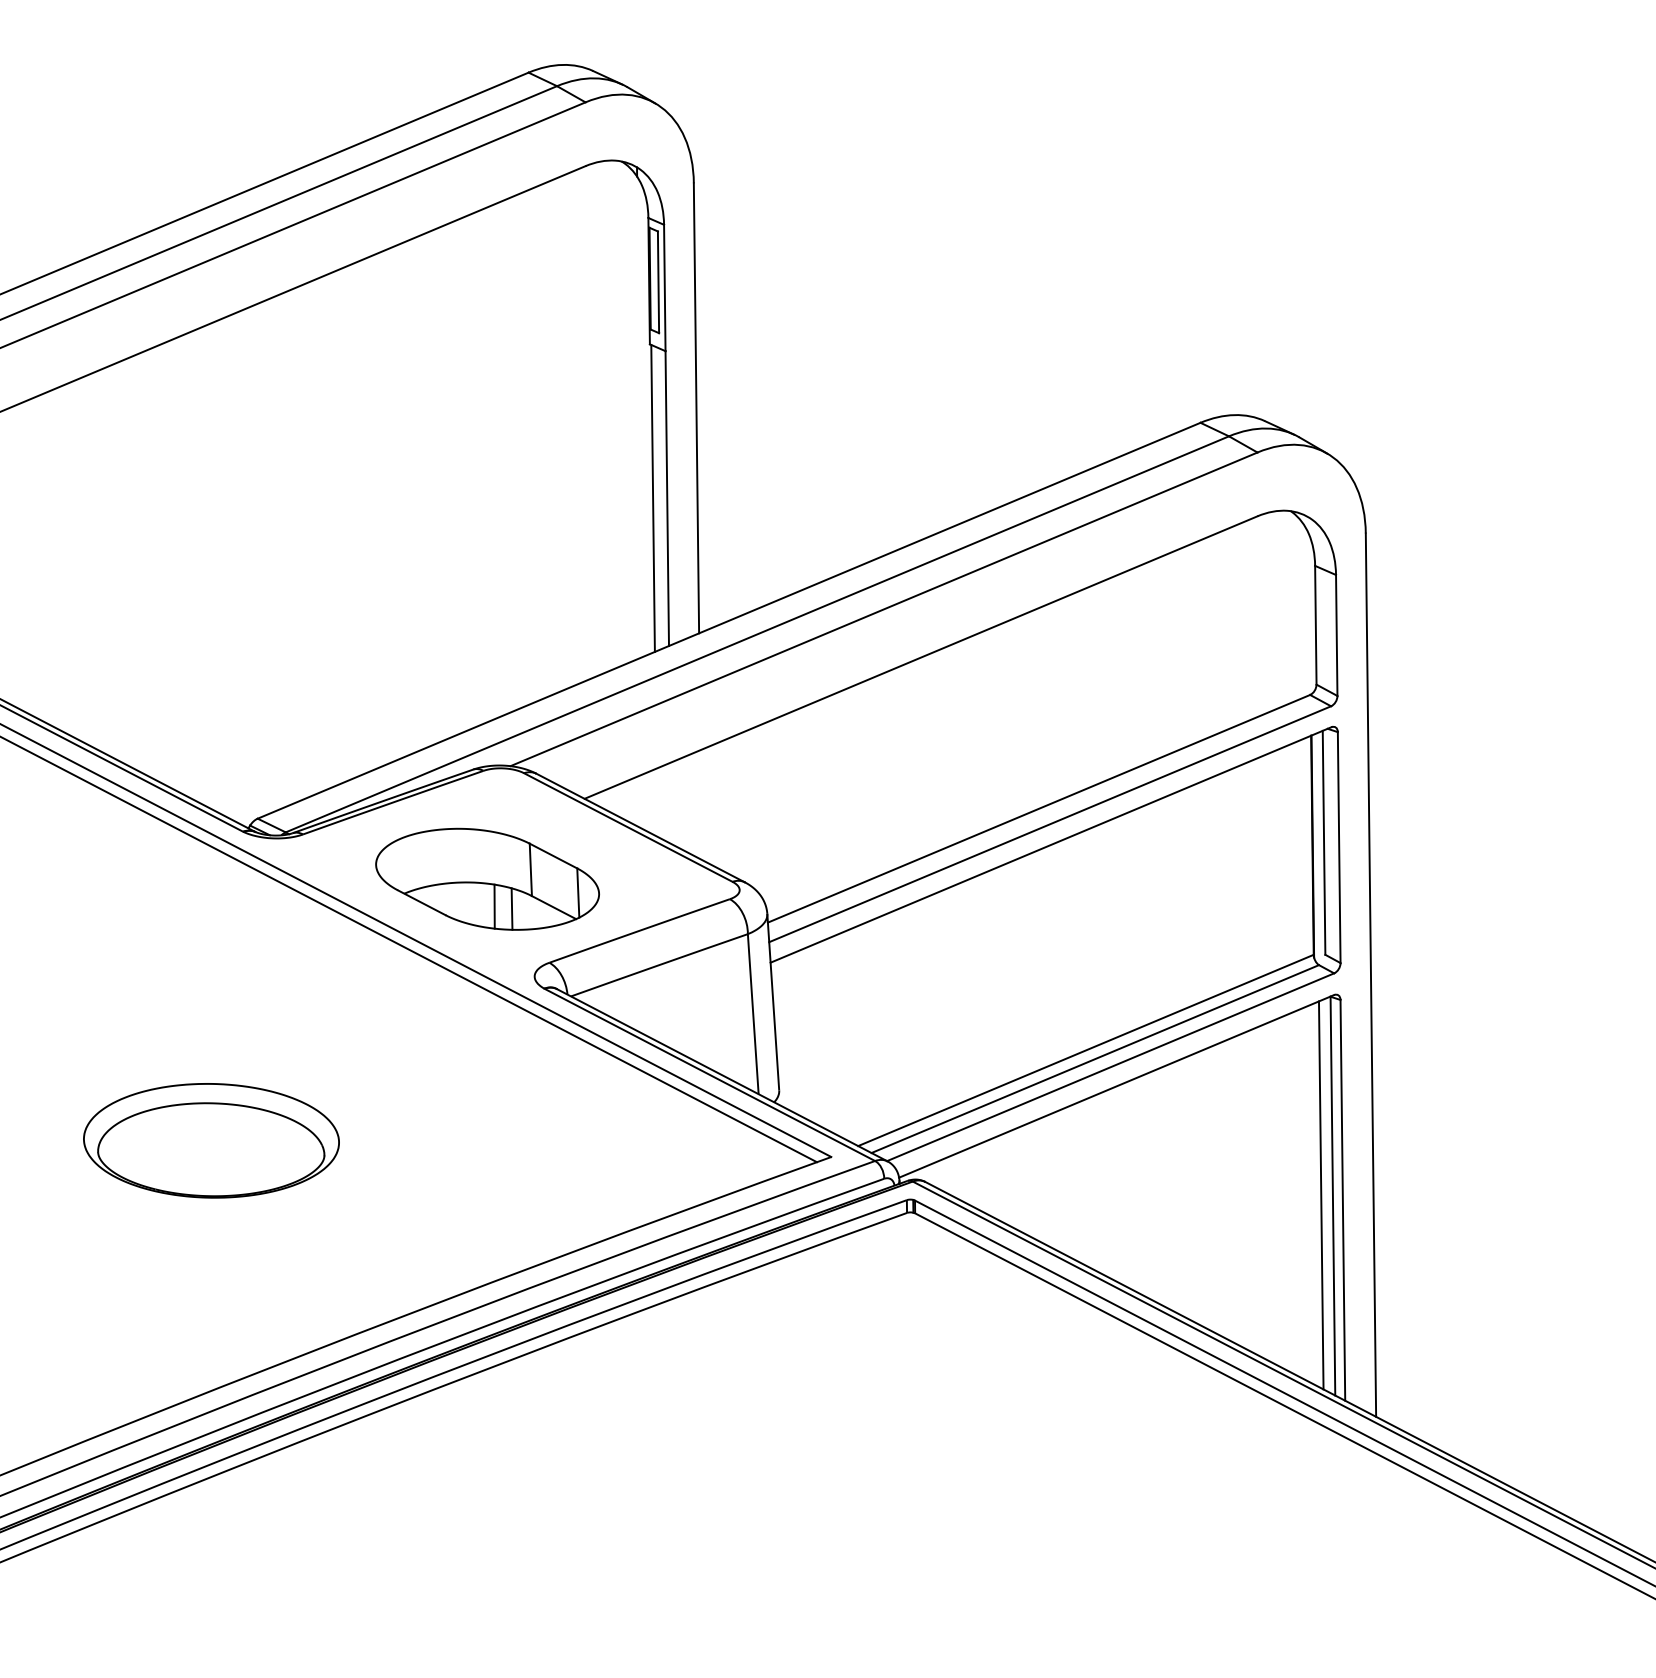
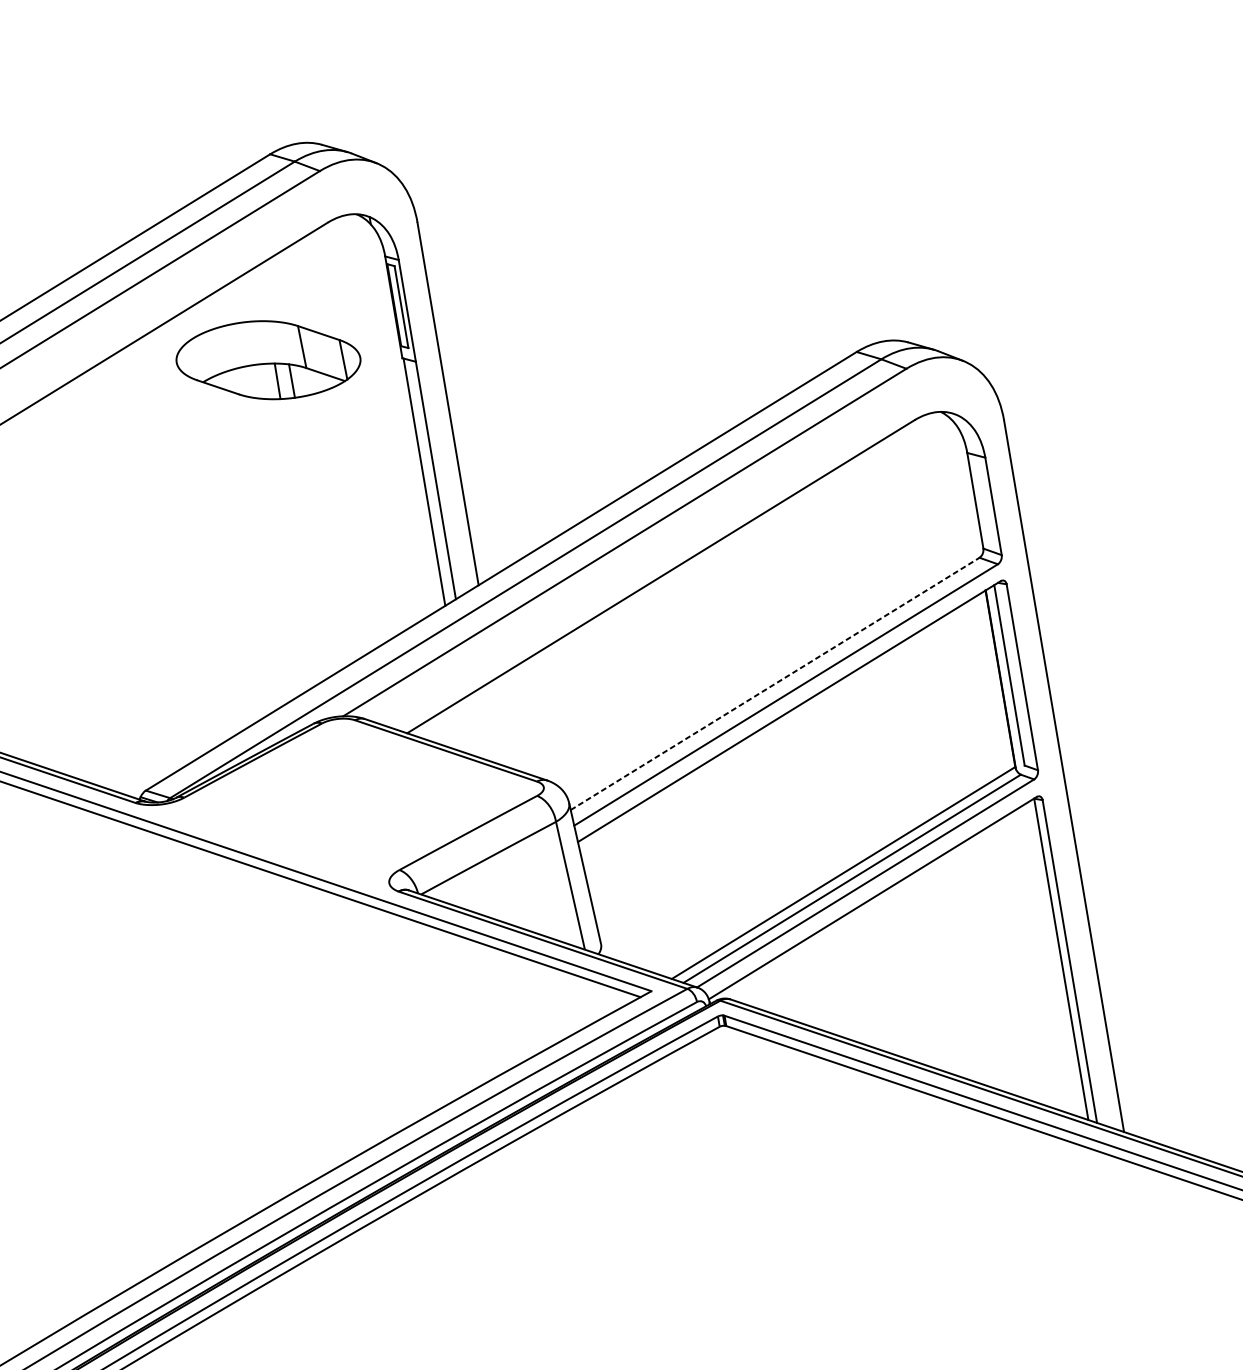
line: (1039, 808) -> (775, 683), solid -> dashed
part: (487, 878) -> (268, 359), moved
part: (211, 1140) -> (149, 1056), removed
line: (1320, 1195) -> (1051, 960), removed

